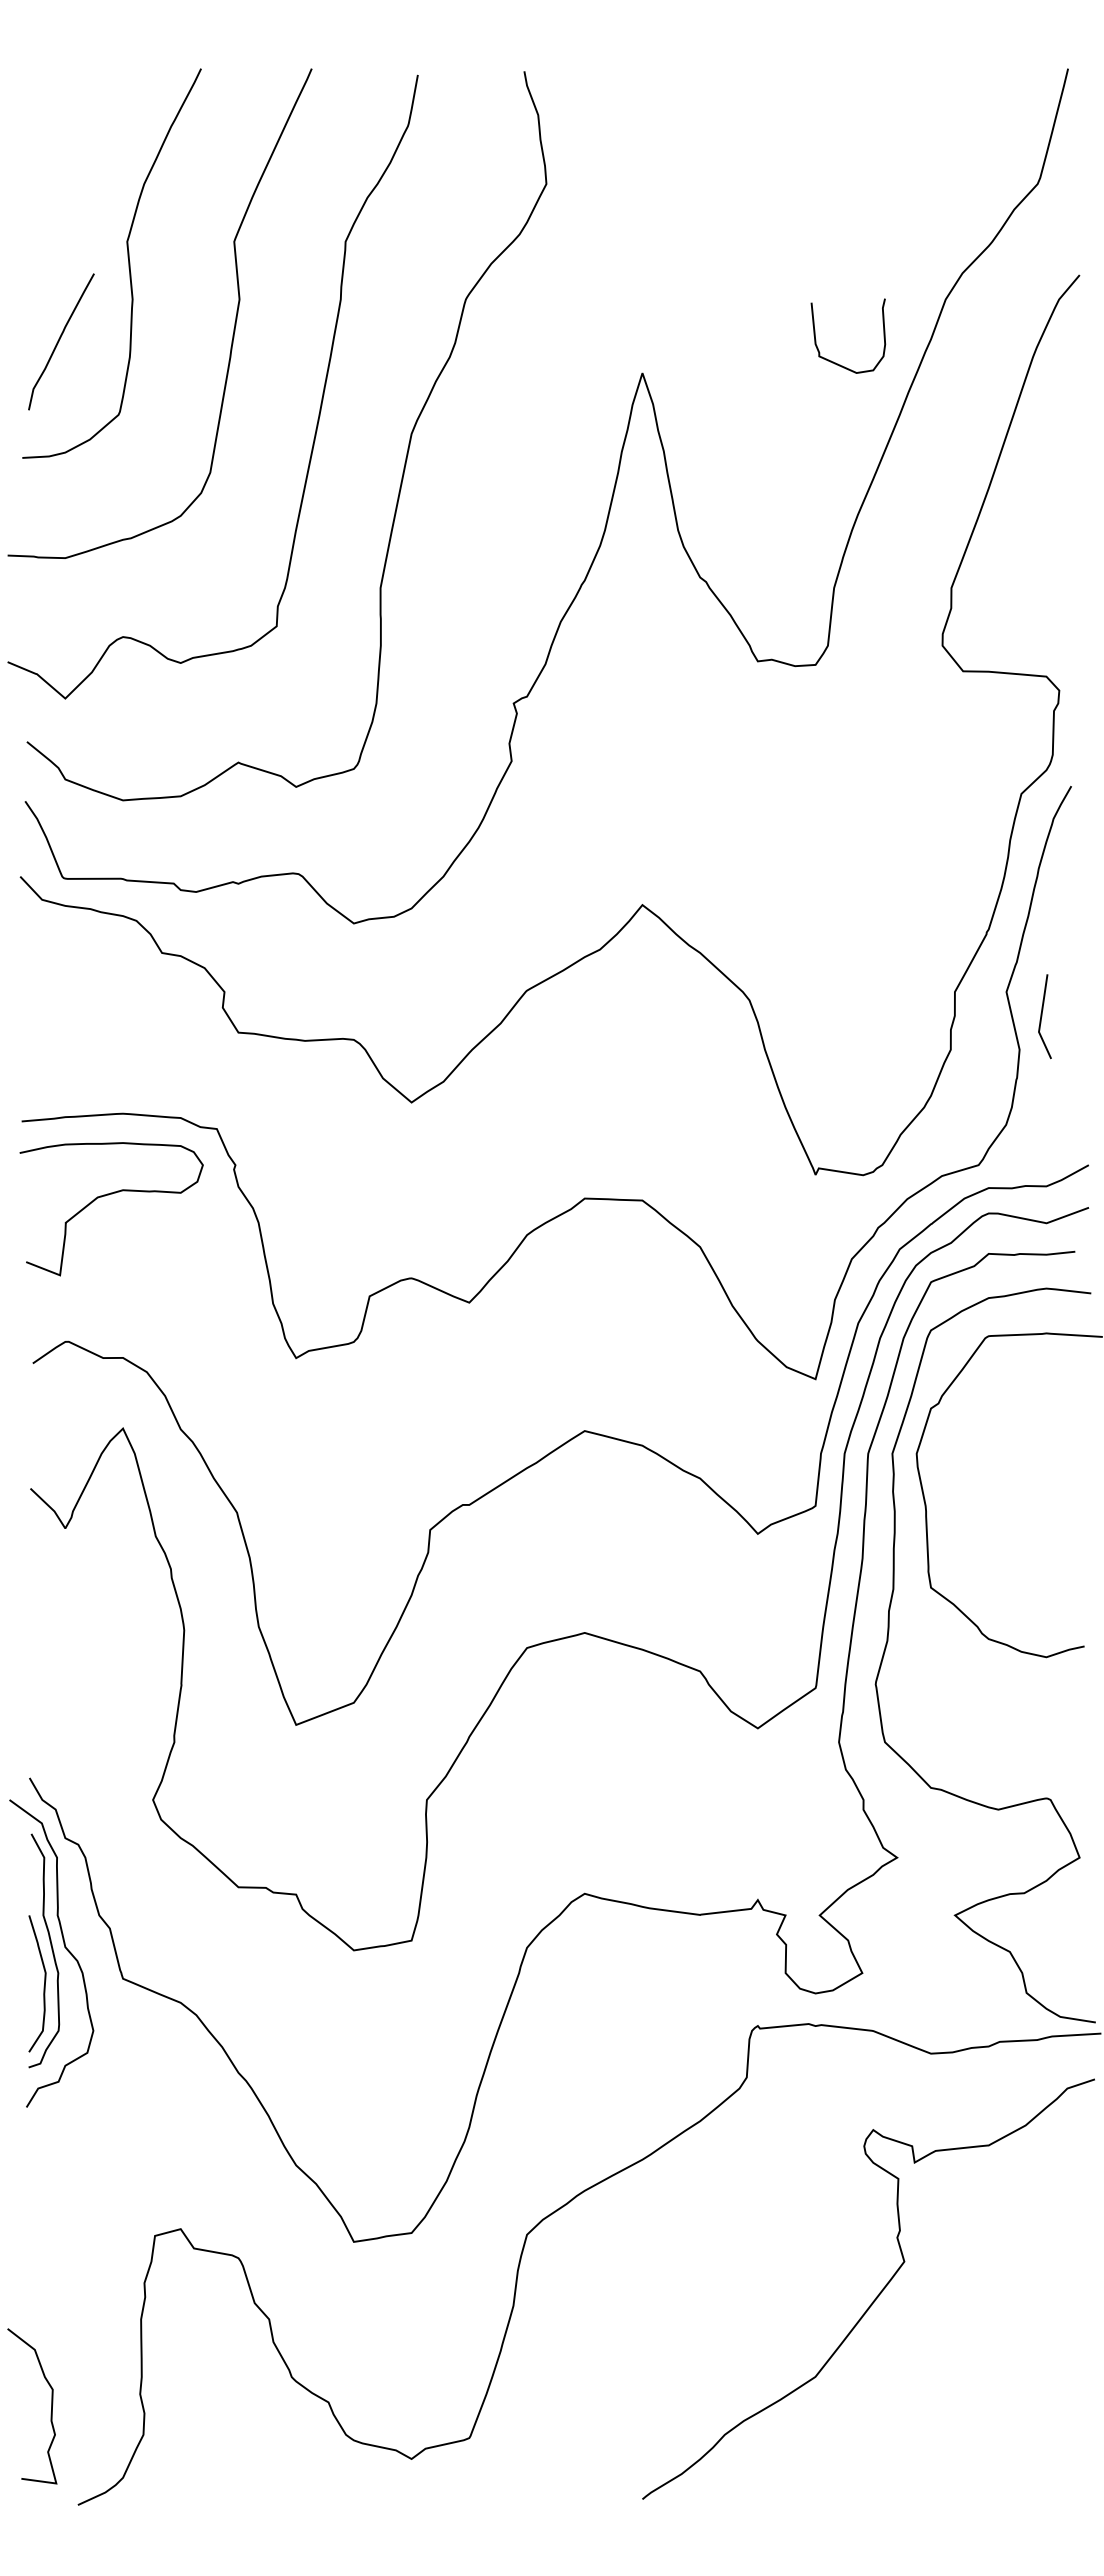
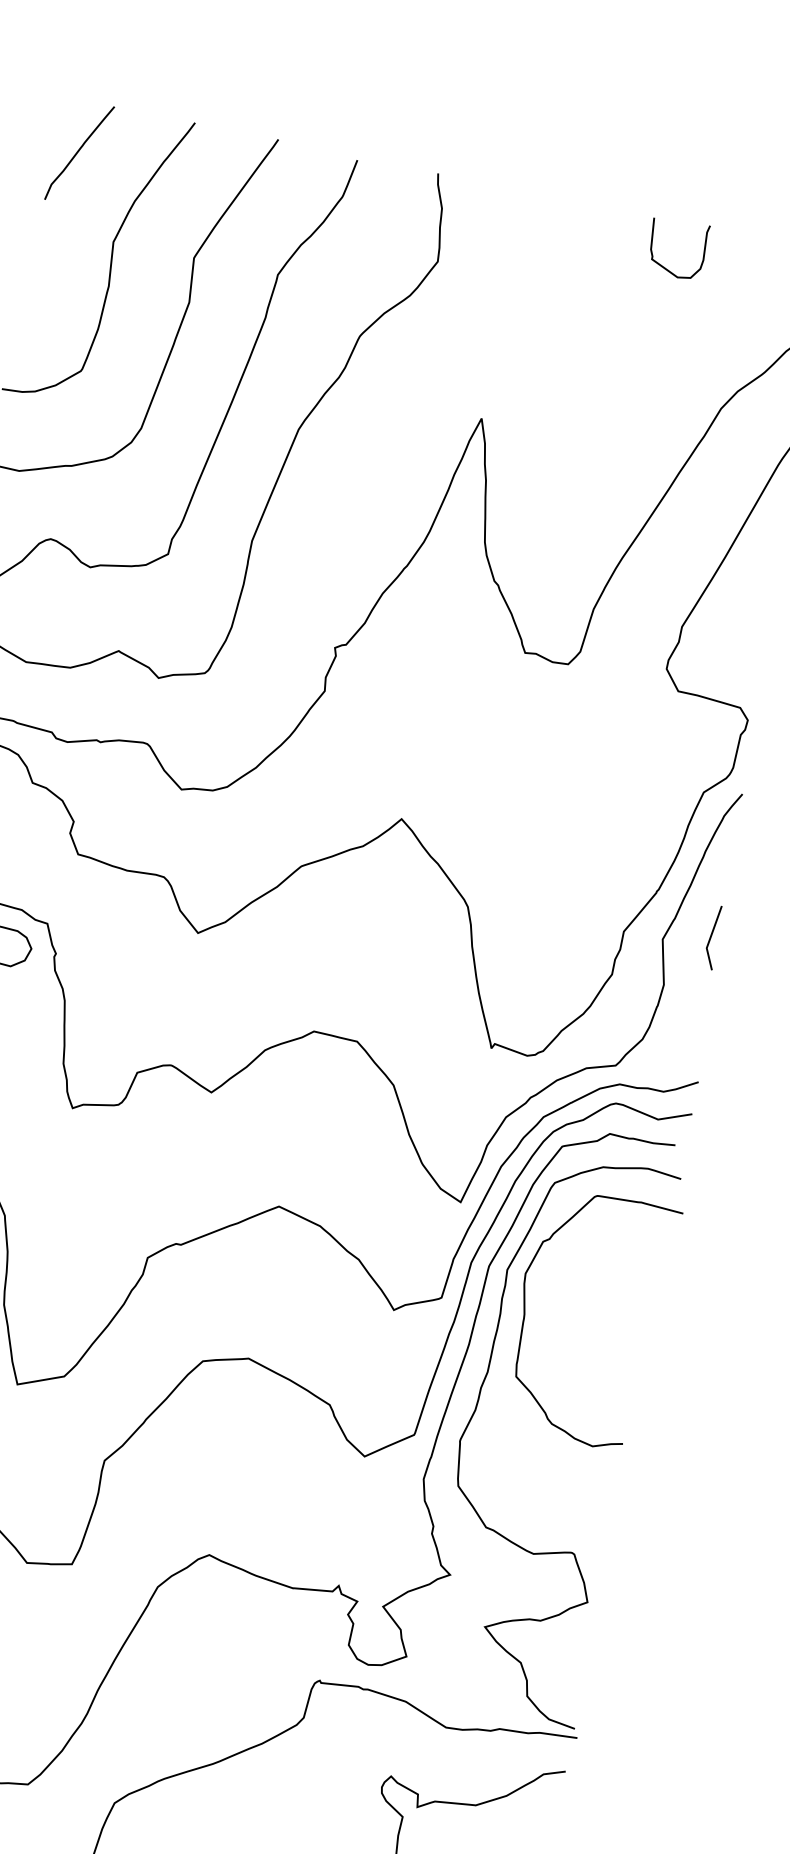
curve: (59, 341) -> (78, 152), moved
curve: (838, 363) -> (665, 267), moved
line: (1042, 1016) -> (711, 937), moved

